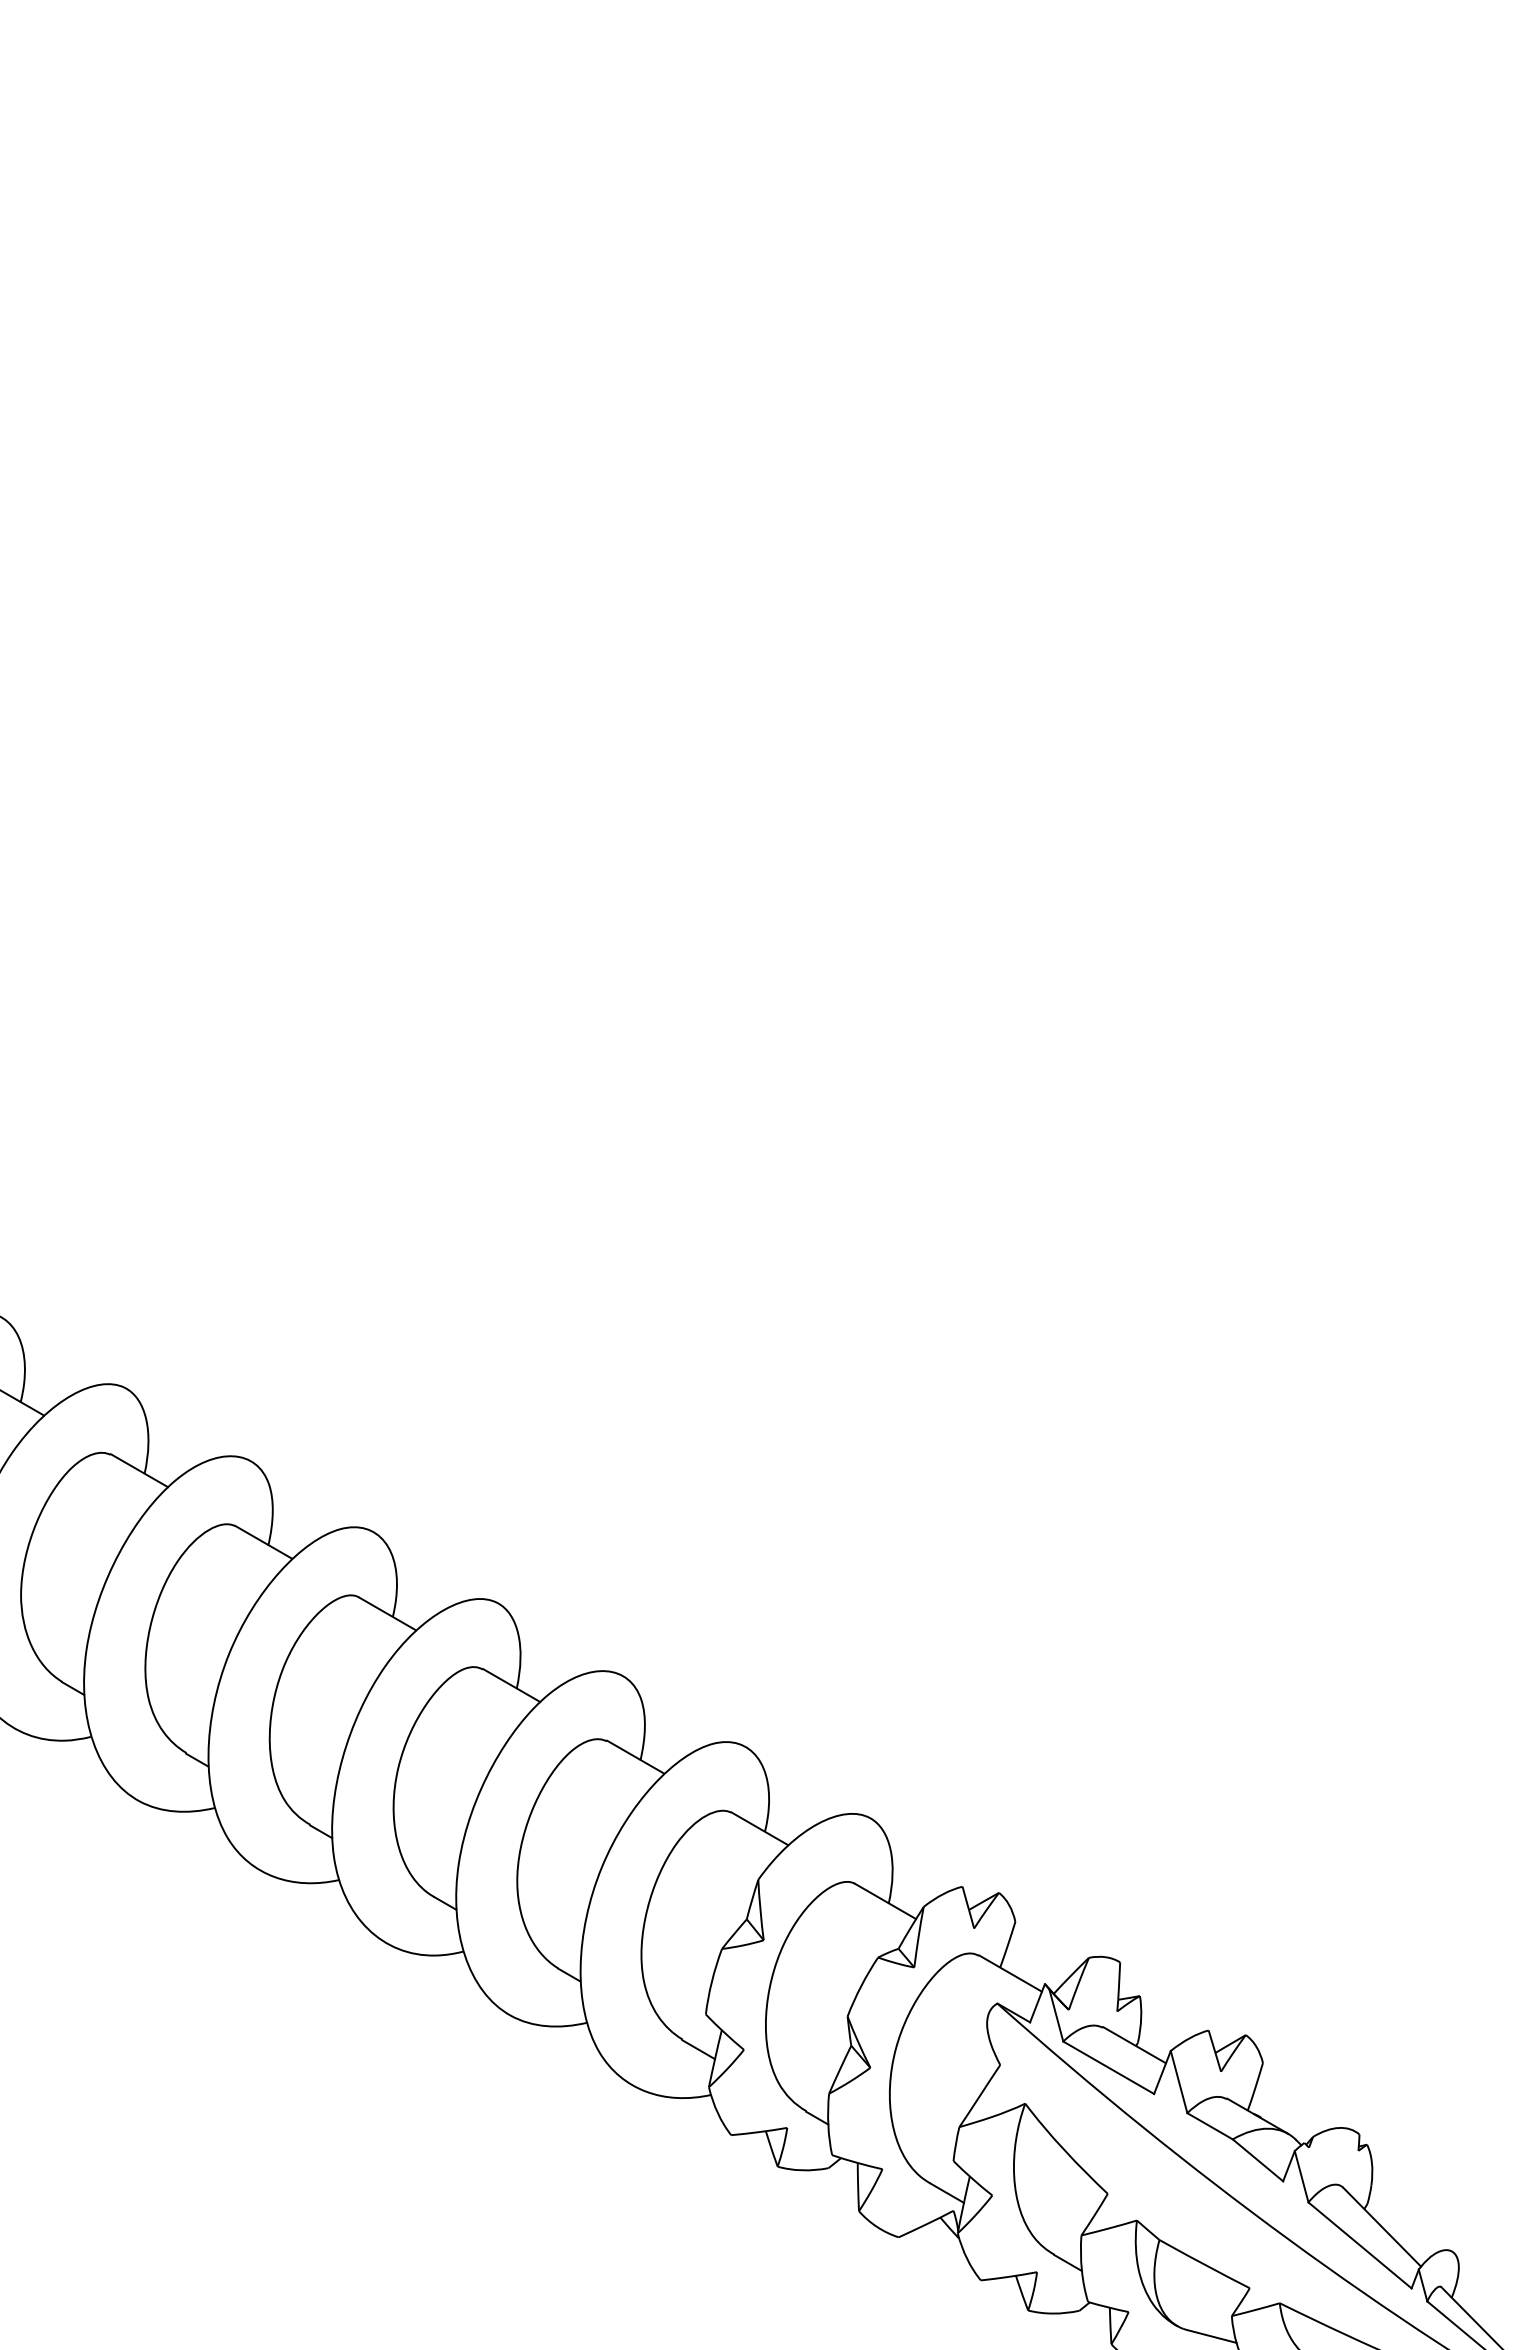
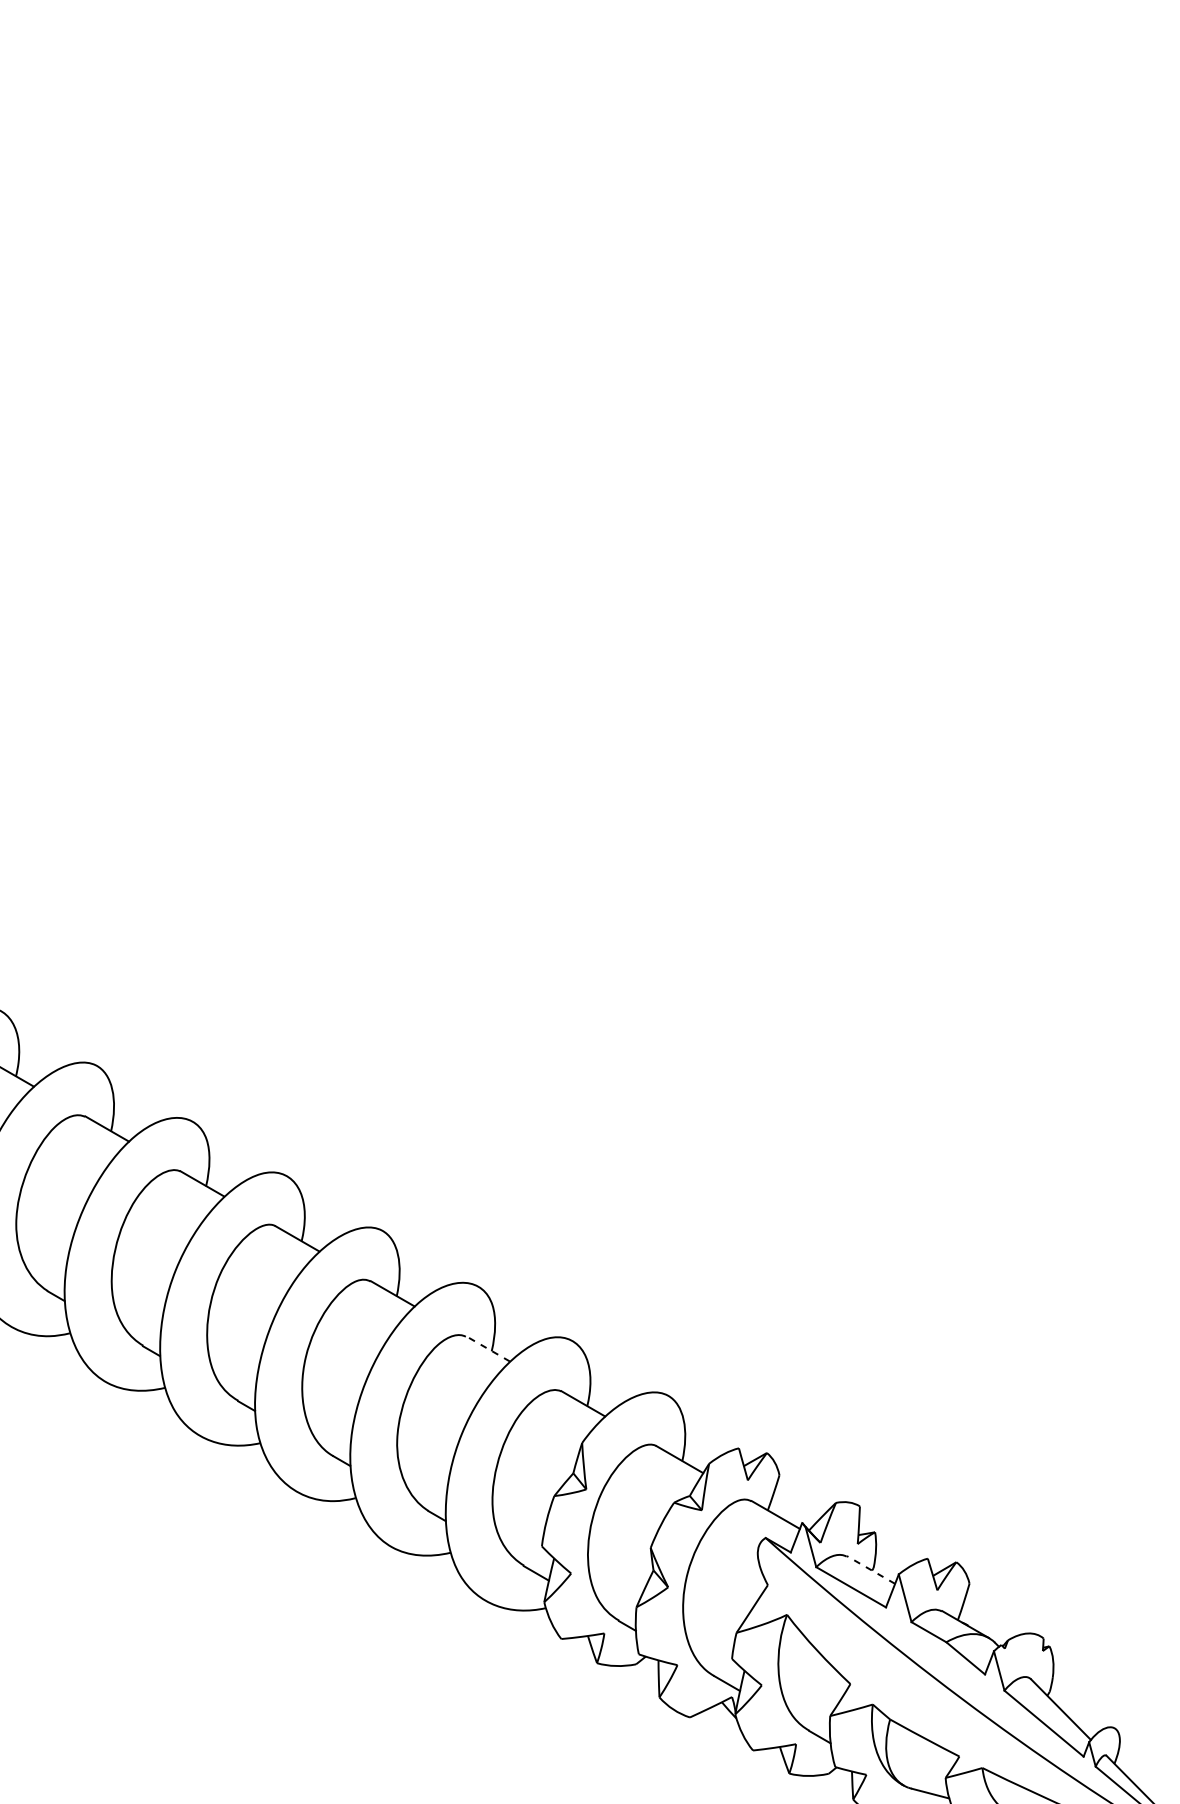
line: (635, 1757) -> (487, 1349), solid -> dashed
line: (1134, 2044) -> (870, 1569), solid -> dashed

